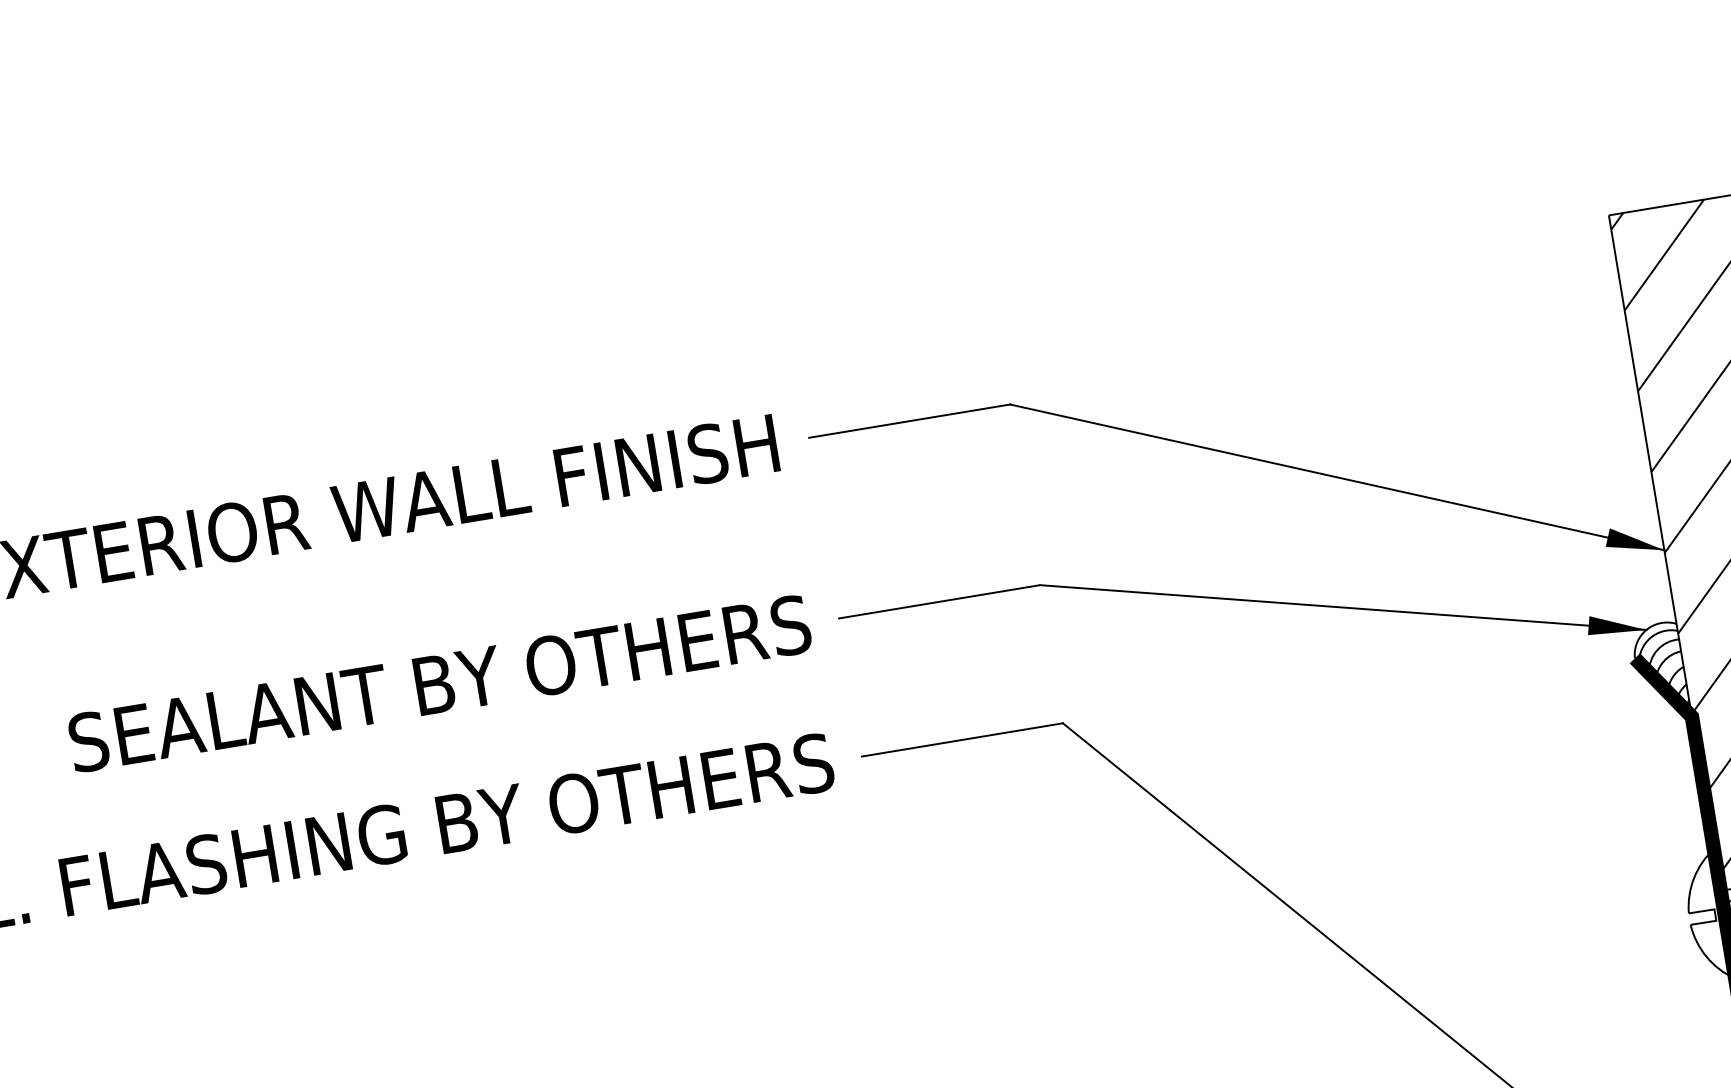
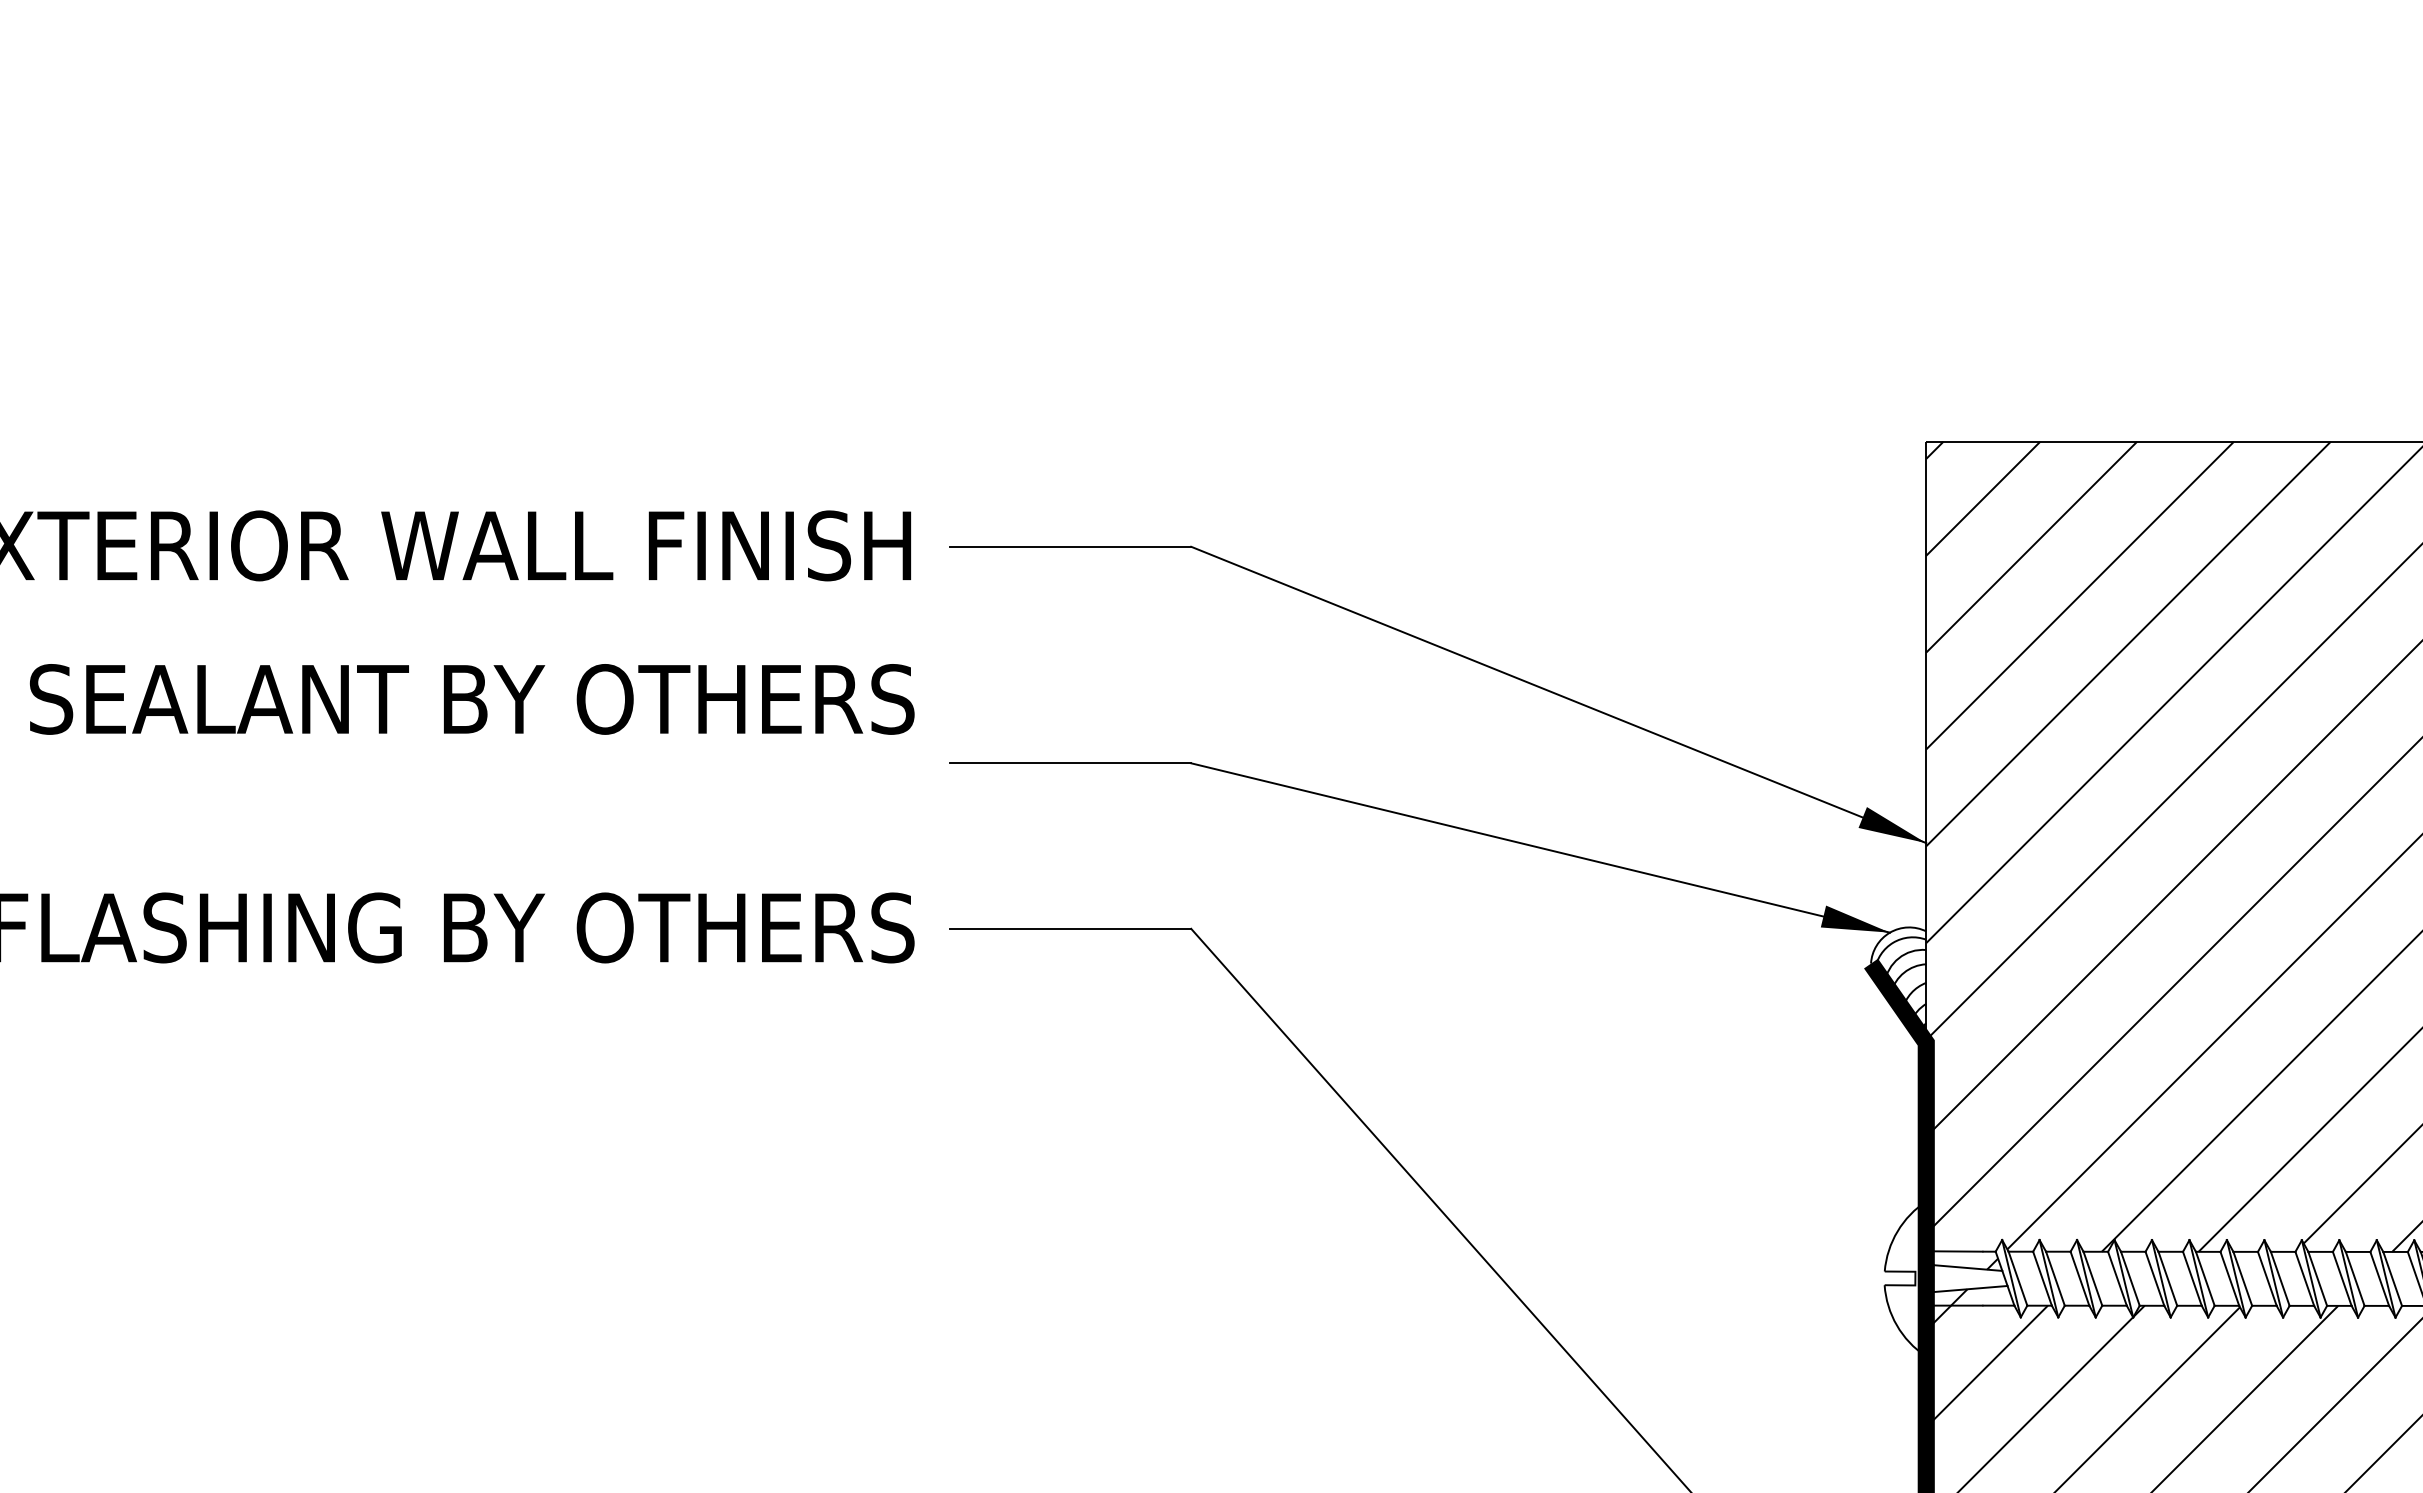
text: (440, 683) -> (472, 699), moved

